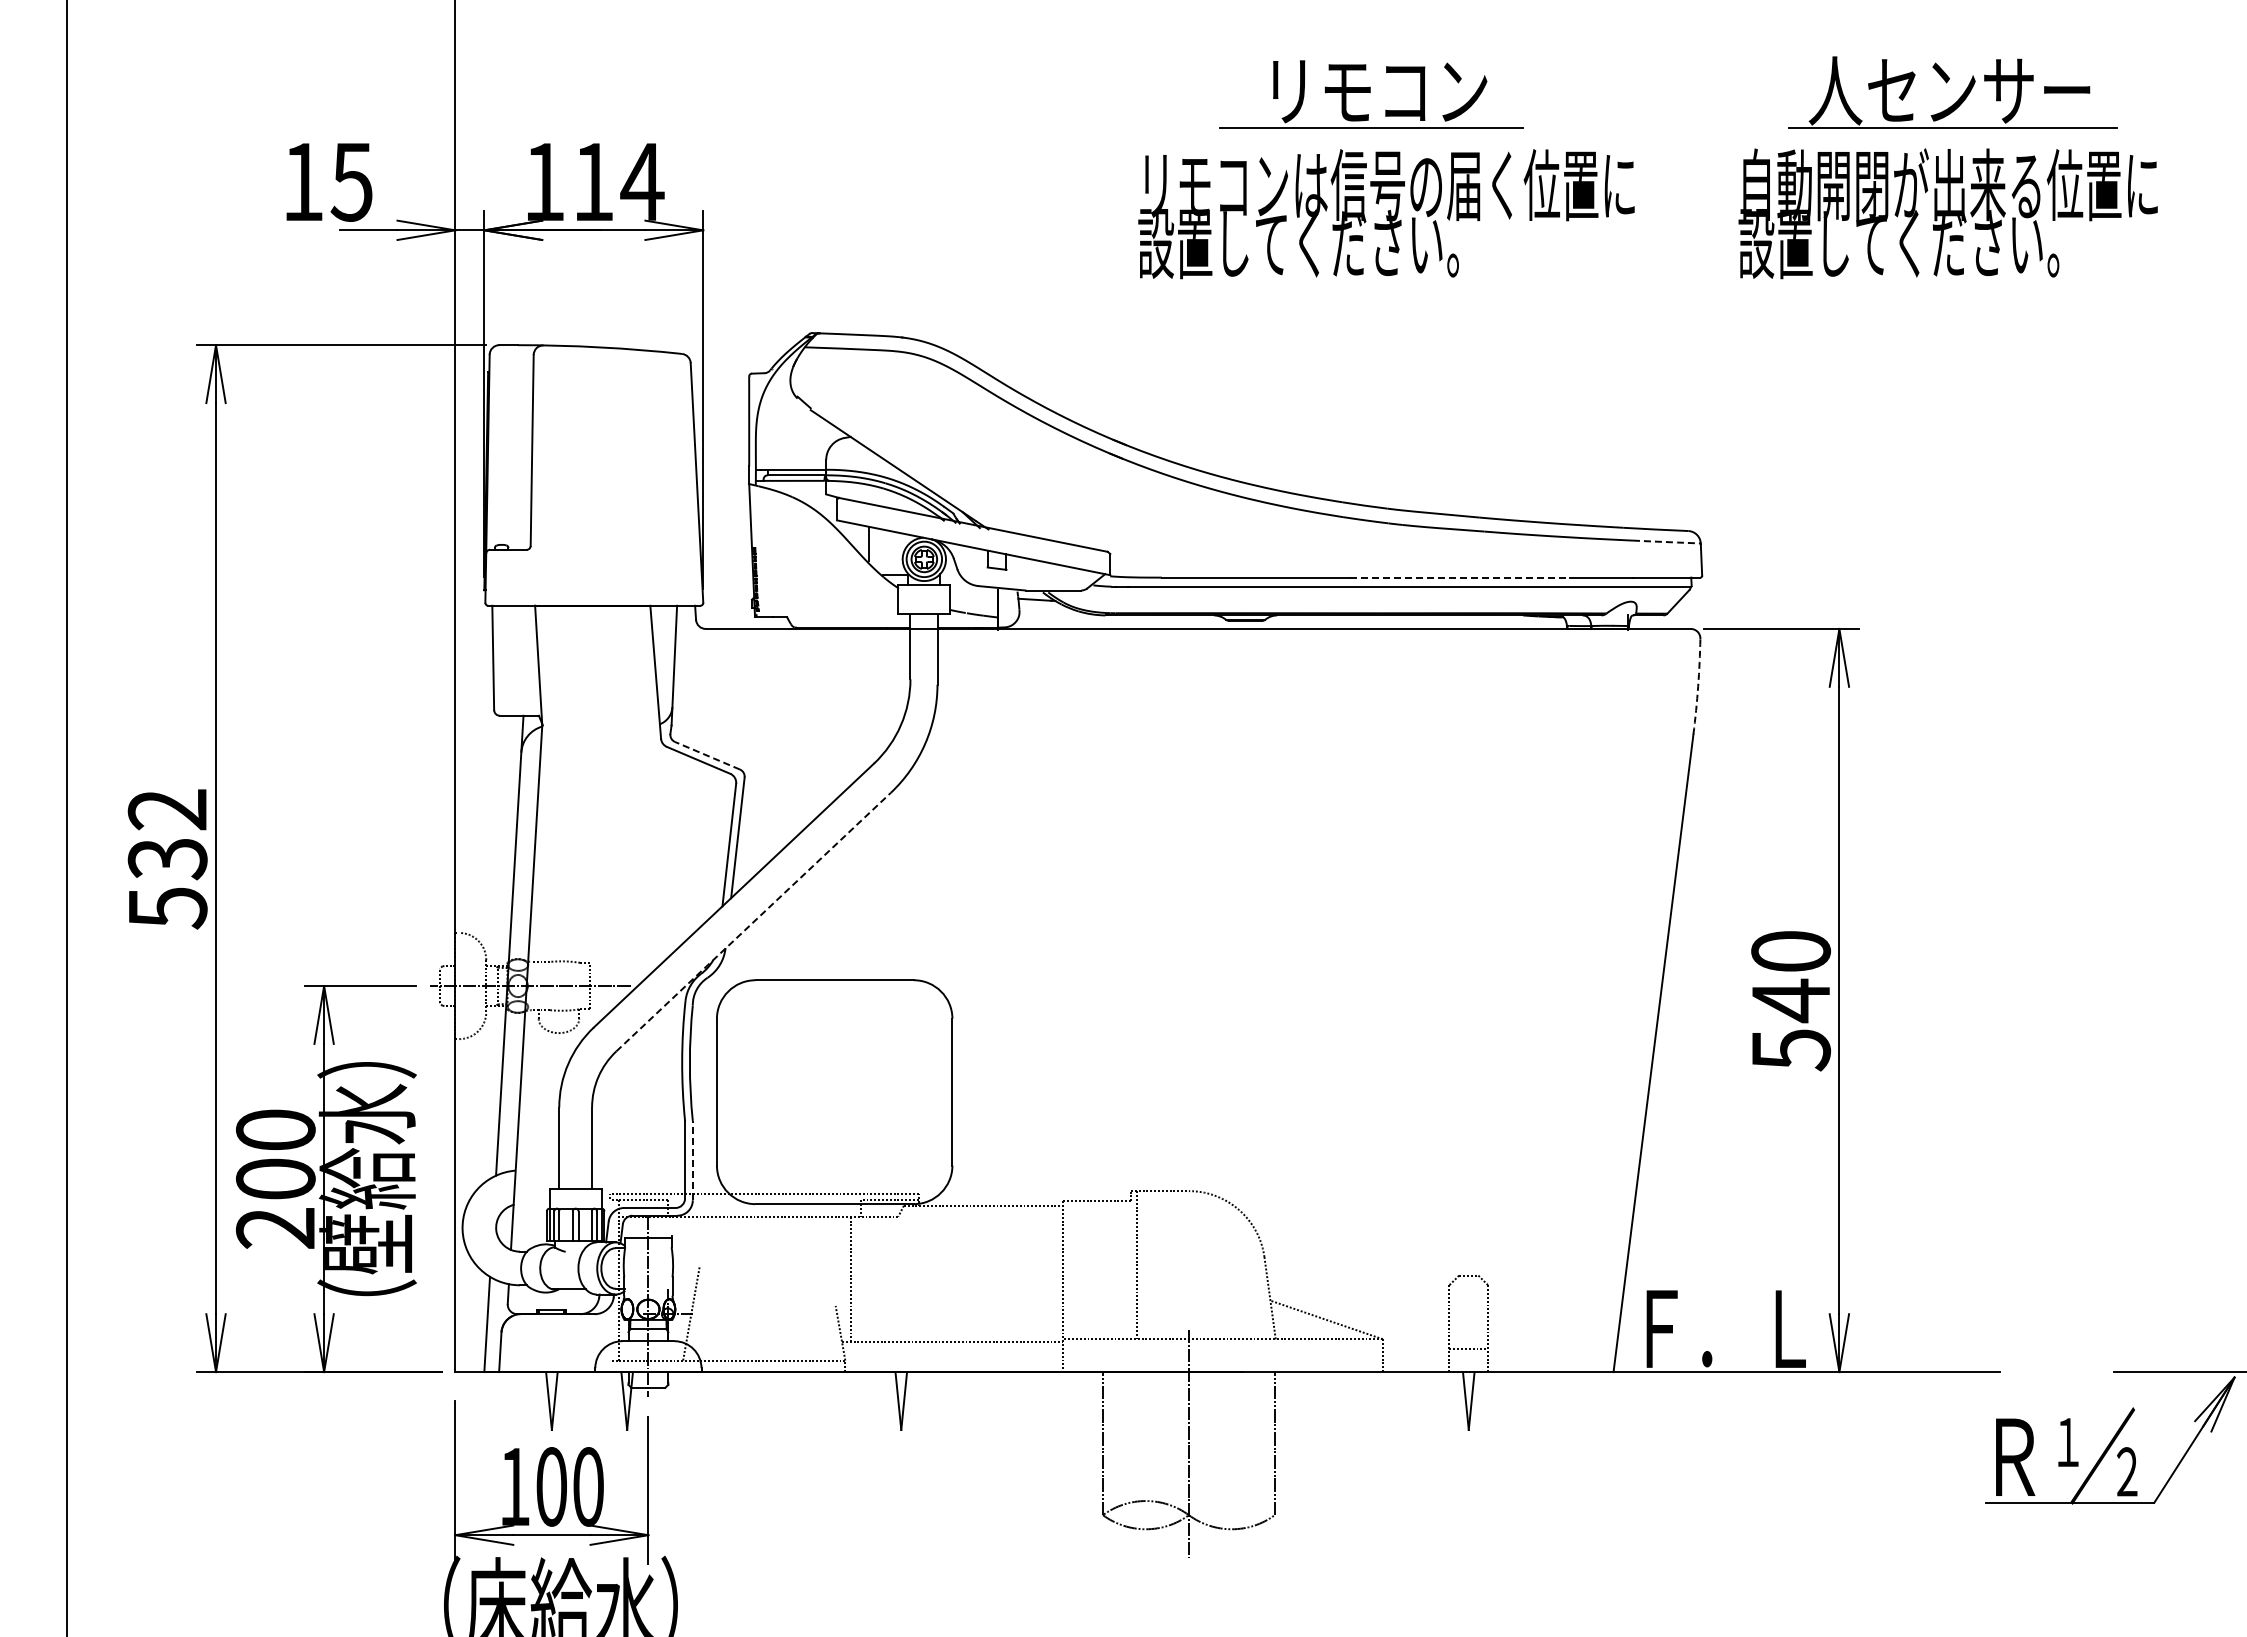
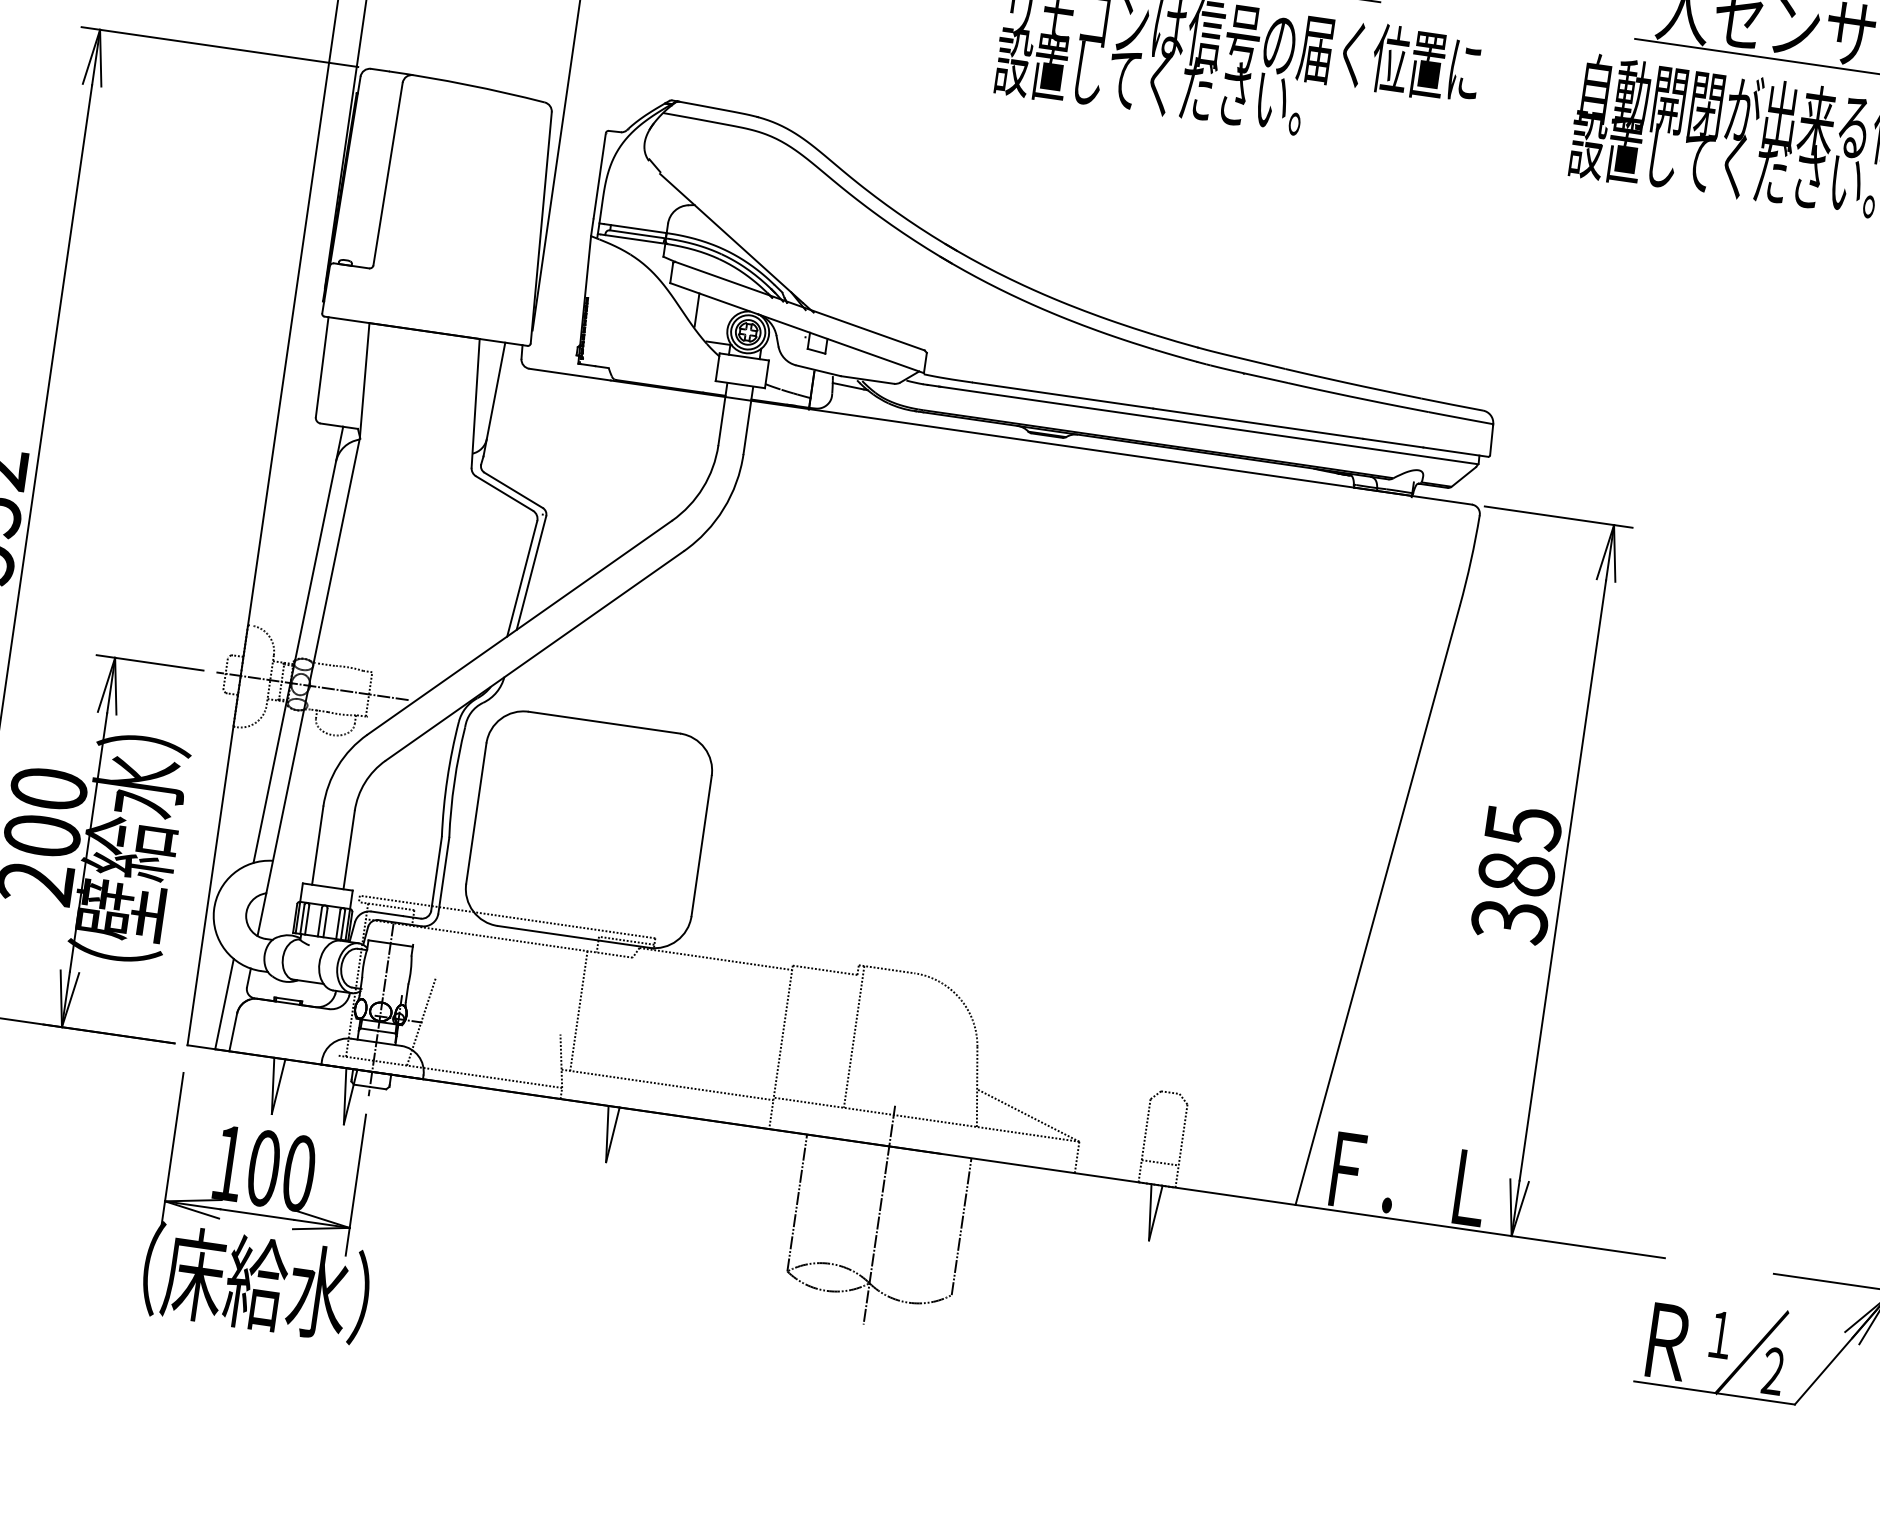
line: (1666, 542) -> (1460, 418), dashed -> solid
line: (1460, 577) -> (1258, 423), dashed -> solid
arc: (1698, 686) -> (1471, 560), dashed -> solid
line: (707, 755) -> (513, 490), dashed -> solid
line: (753, 921) -> (534, 655), dashed -> solid
text: (1791, 1001) -> (1516, 874), 540 -> 385
line: (692, 1160) -> (443, 875), dashed -> solid

